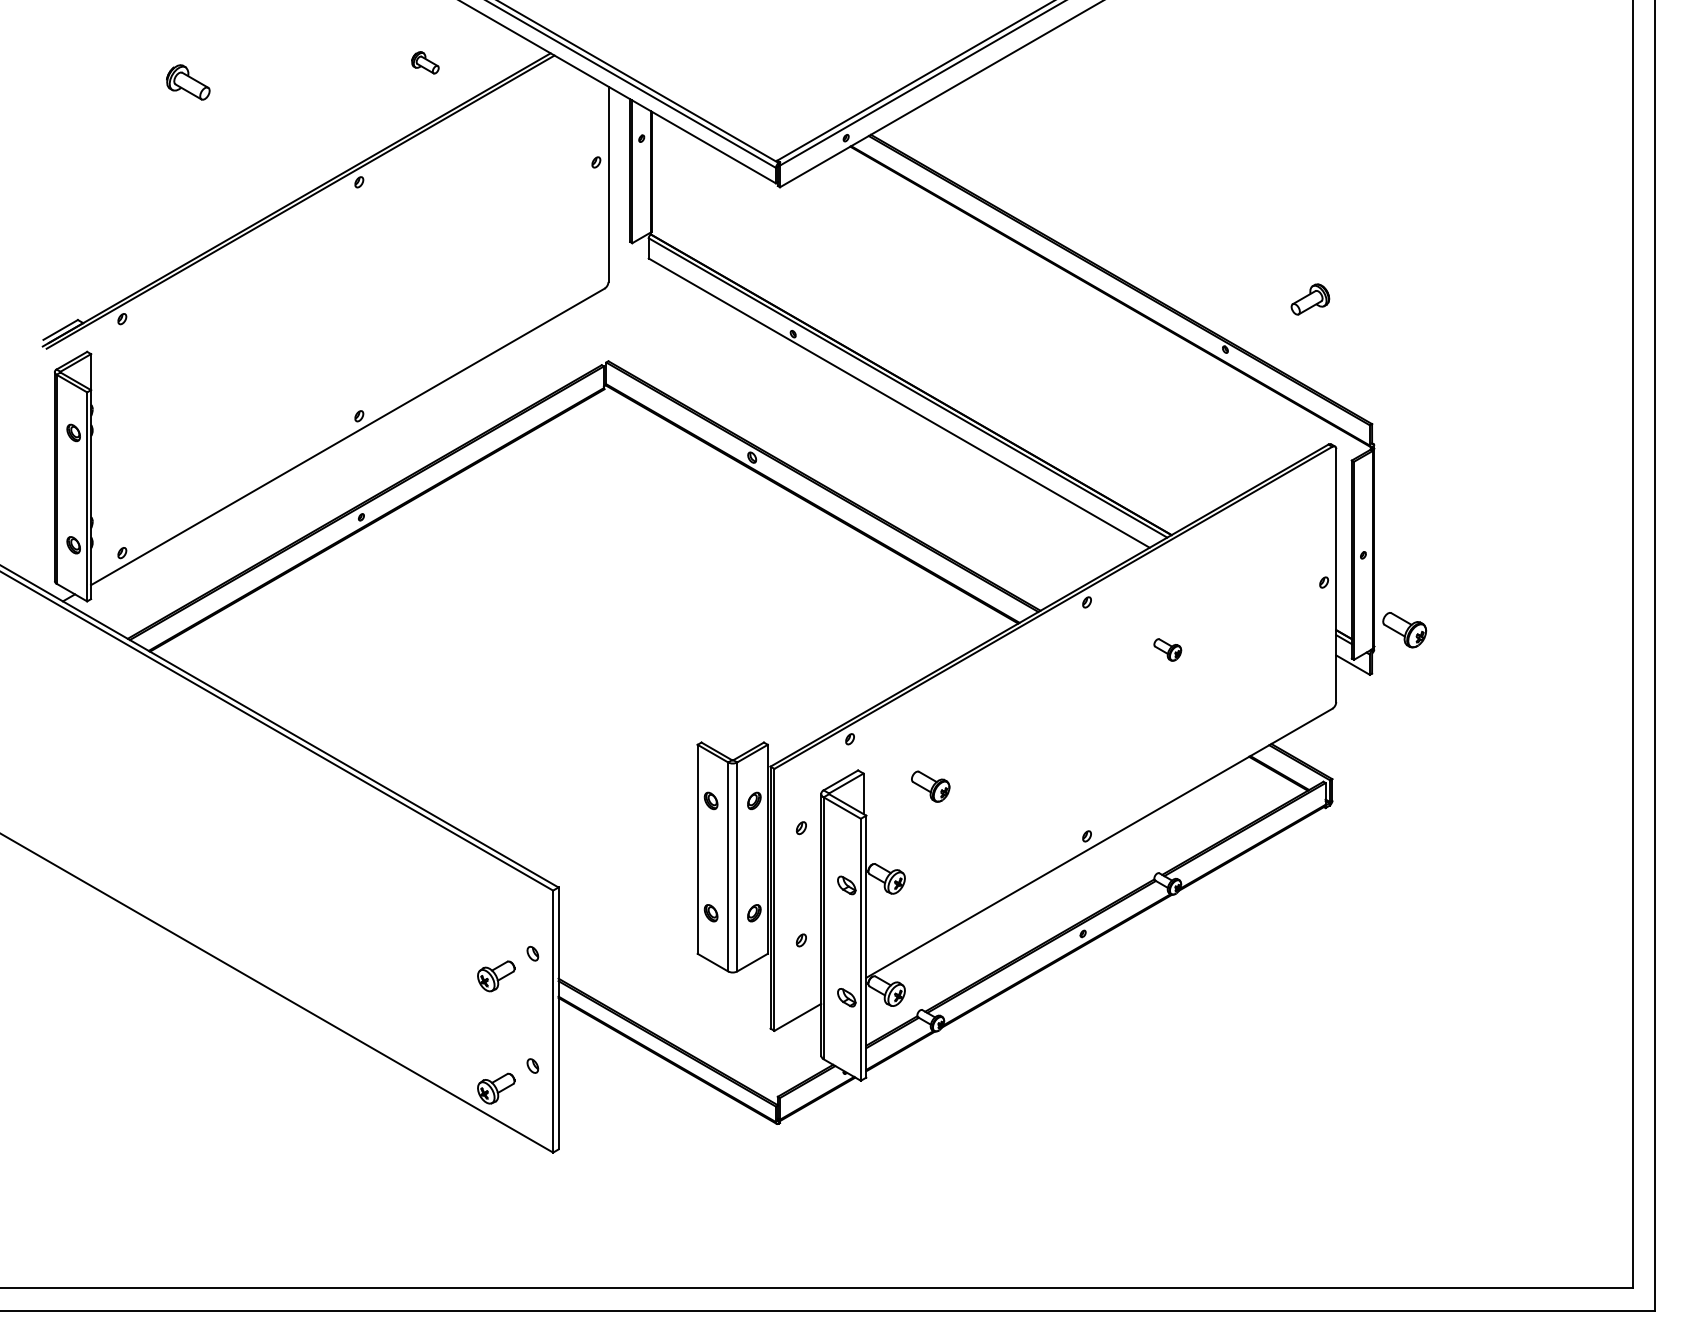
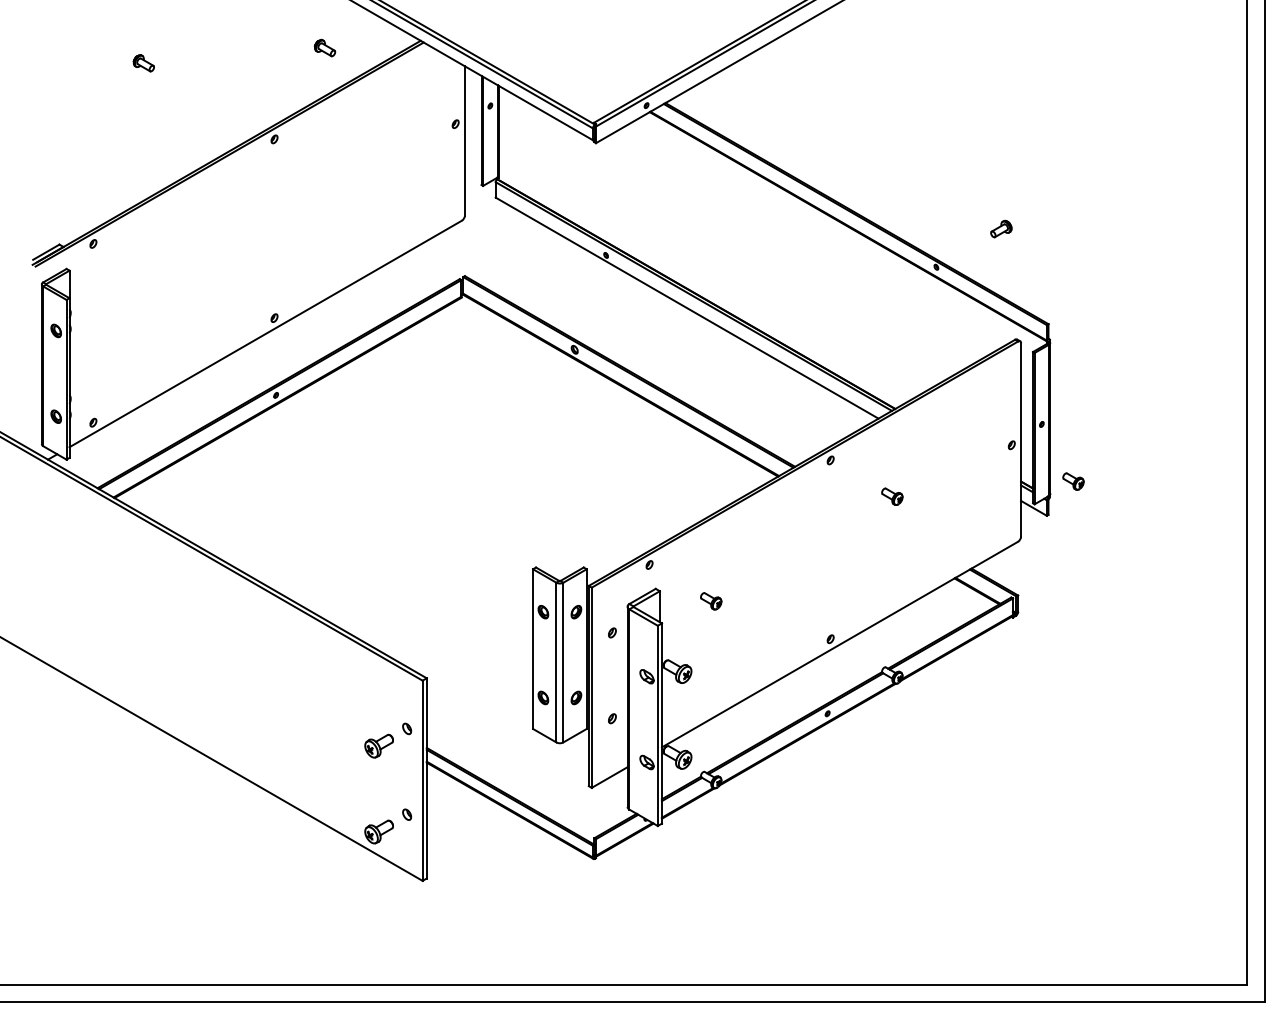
part: (188, 82) -> (143, 63), size x0.62
part: (1310, 299) -> (1001, 228), size x0.71
part: (1404, 629) -> (1073, 481), size x0.62
part: (930, 786) -> (711, 601), size x0.71

